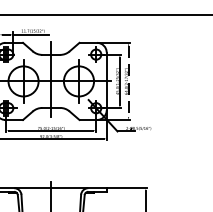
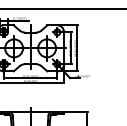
line: (128, 81) -> (76, 48), dashed -> solid

